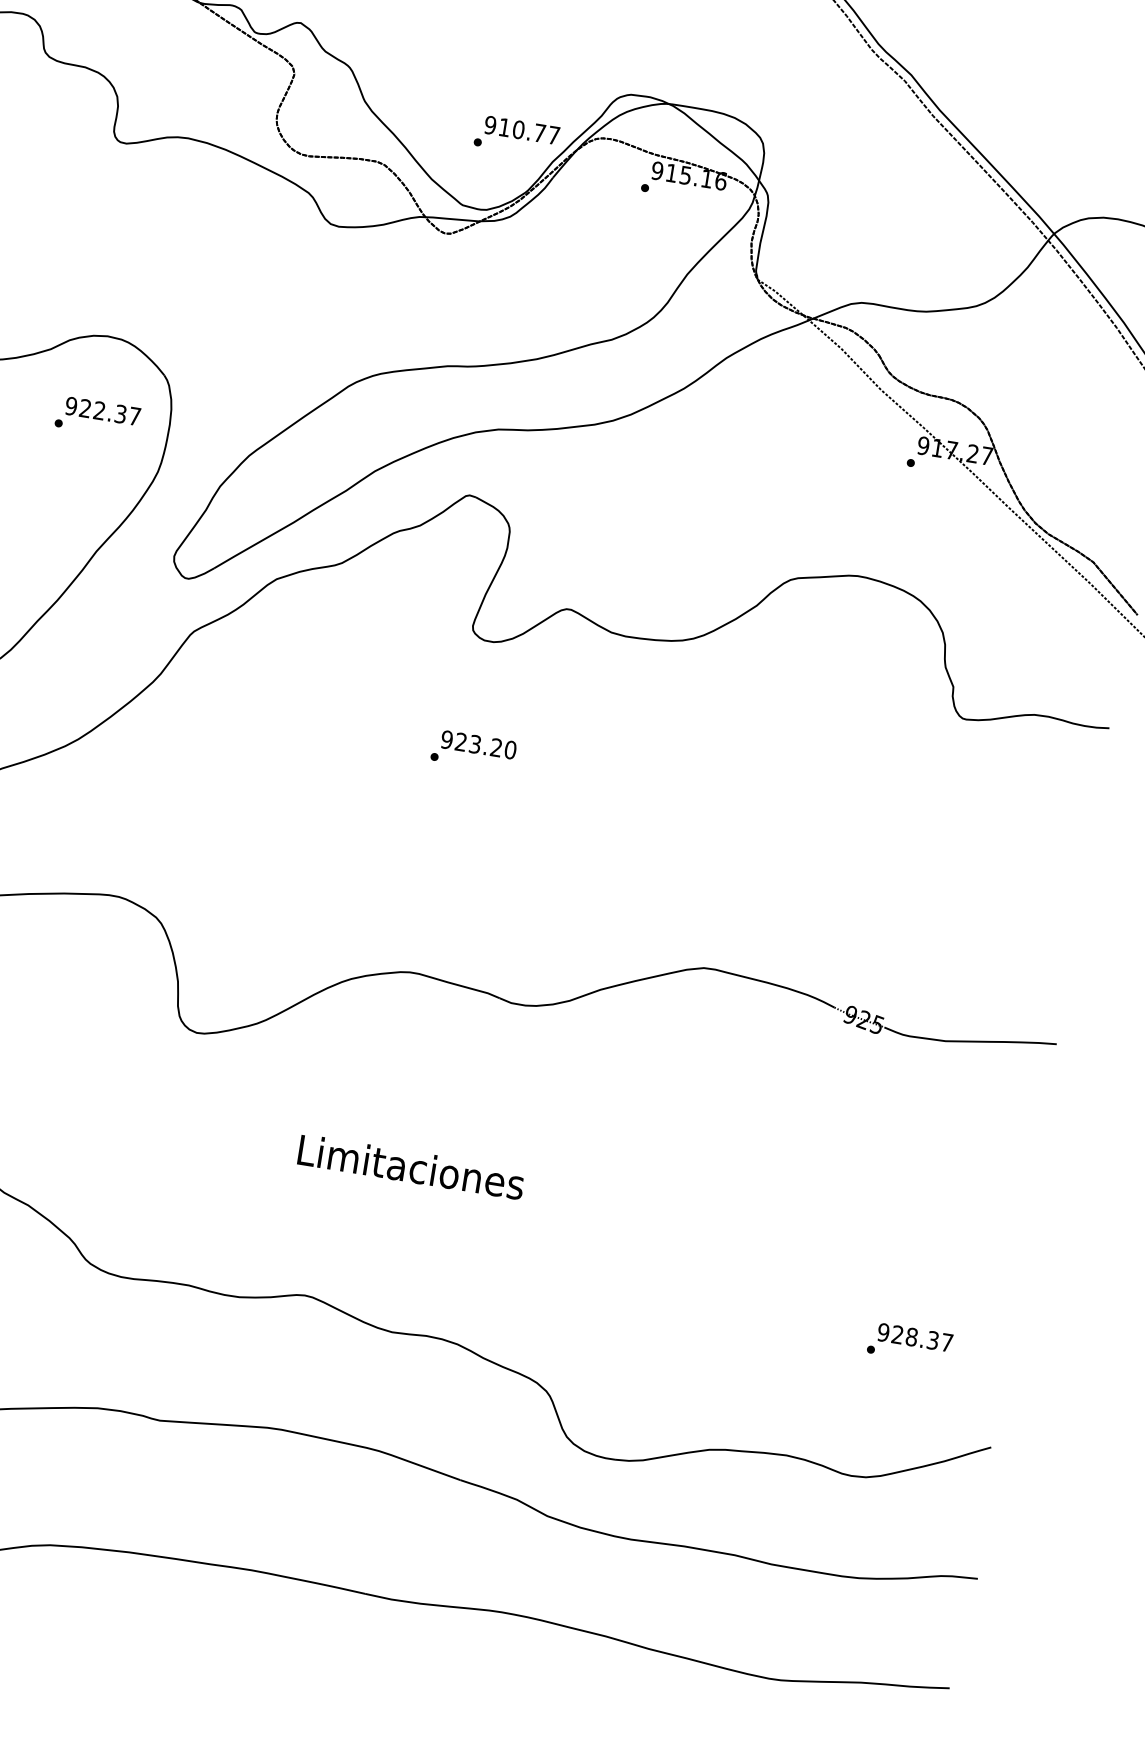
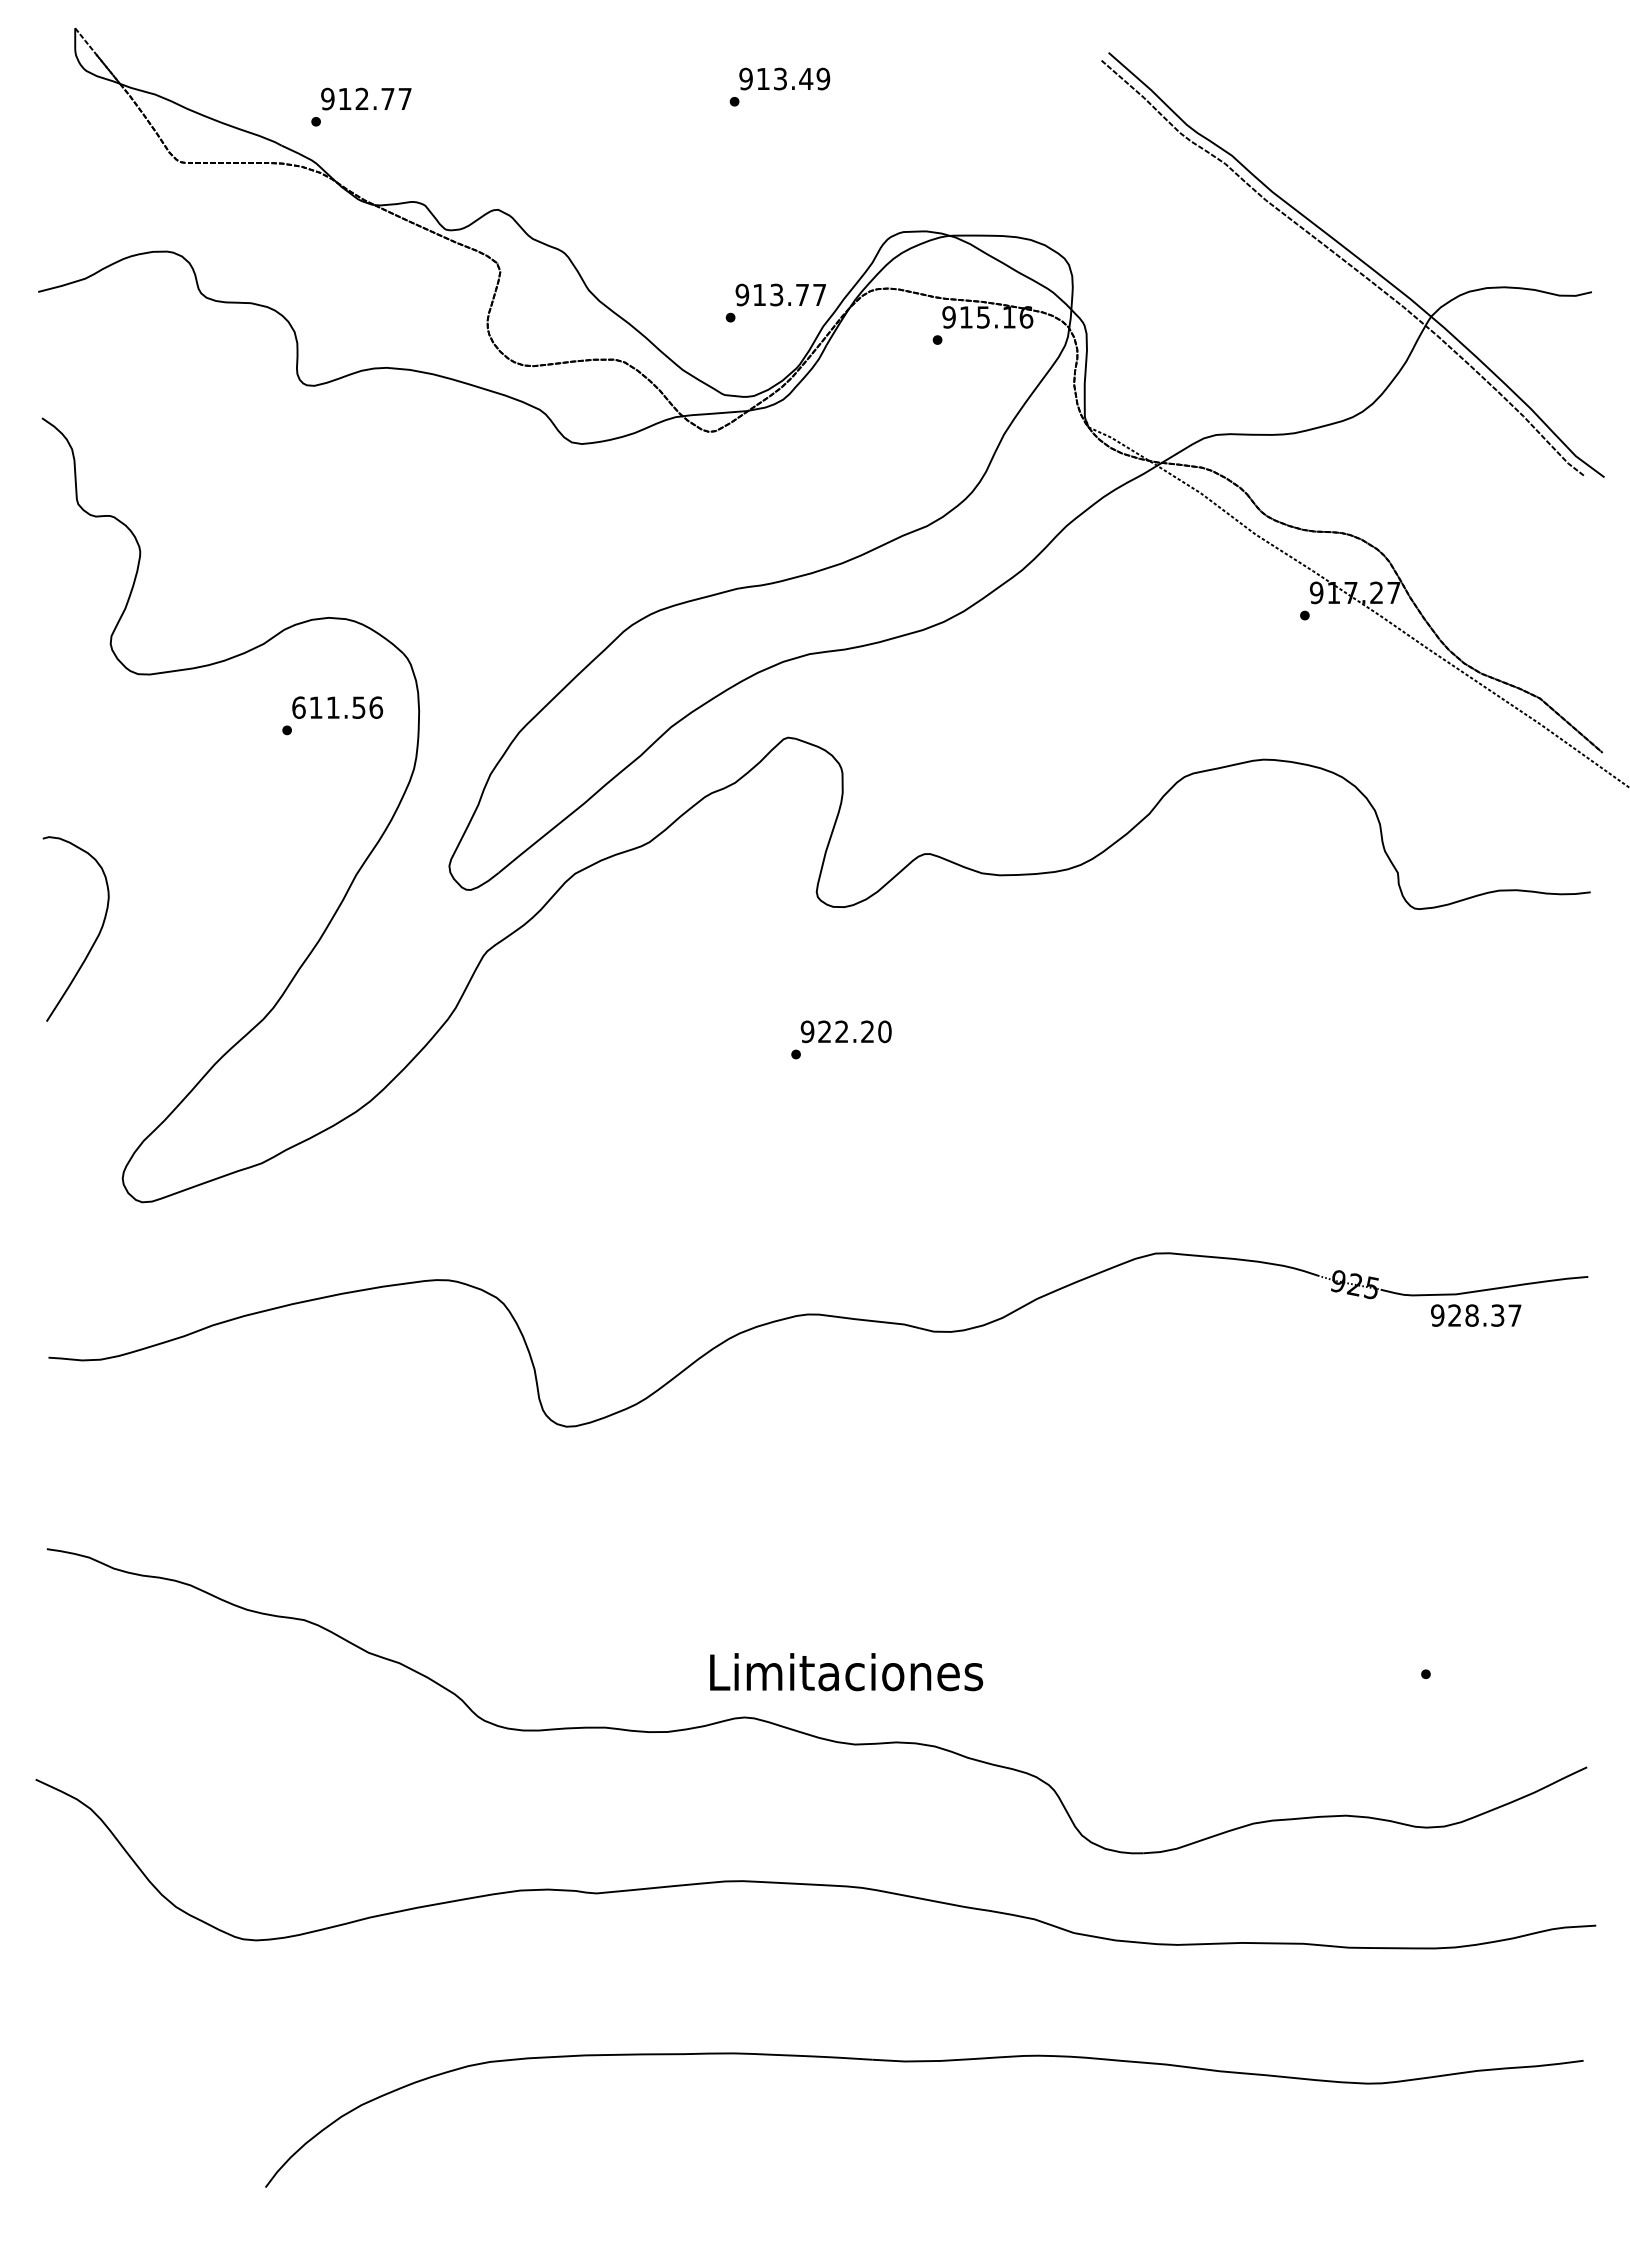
text: (518, 129) -> (776, 294), 910.77 -> 913.77
text: (103, 411) -> (337, 707), 922.37 -> 611.56
text: (474, 744) -> (841, 1031), 923.20 -> 922.20
text: (411, 1167) -> (846, 1672), moved
text: (915, 1337) -> (1476, 1315), moved

